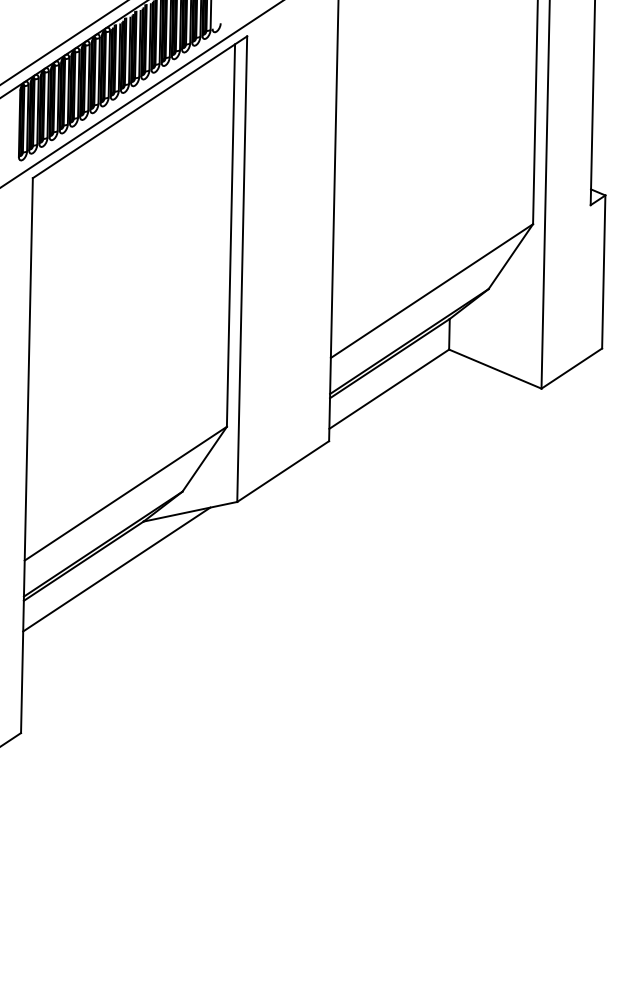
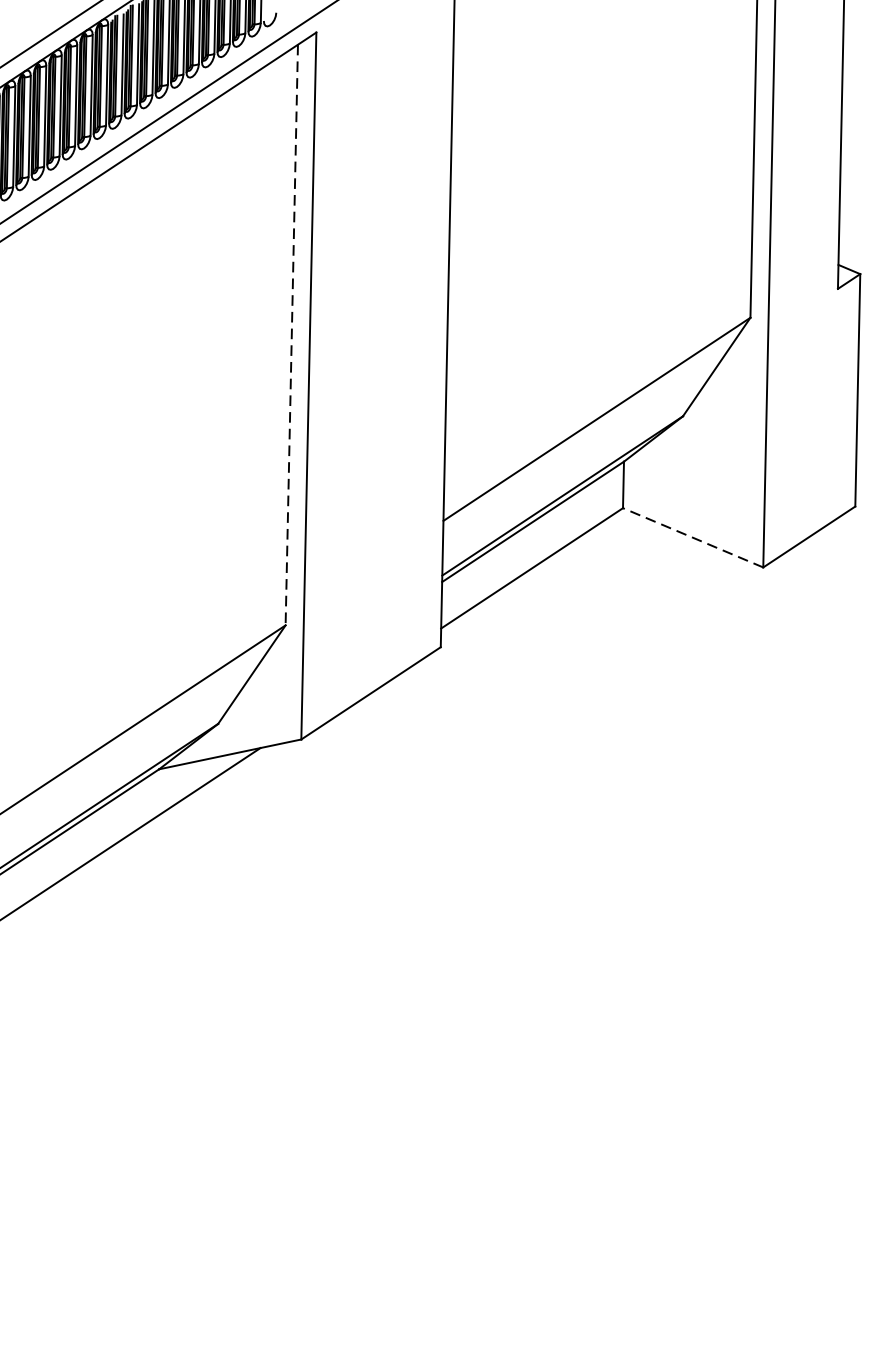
line: (230, 236) -> (291, 336), solid -> dashed
line: (494, 368) -> (691, 536), solid -> dashed

